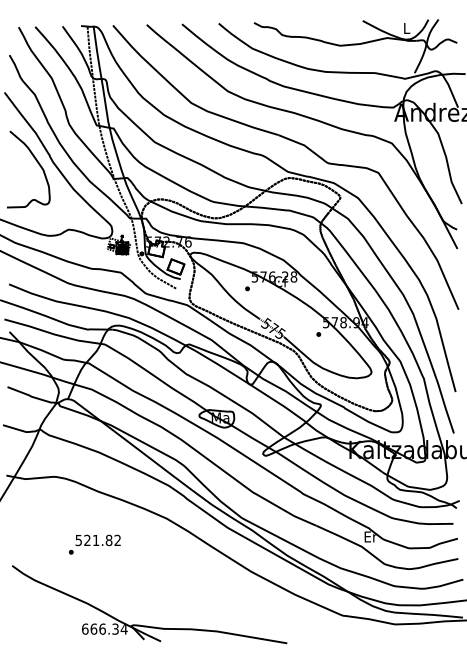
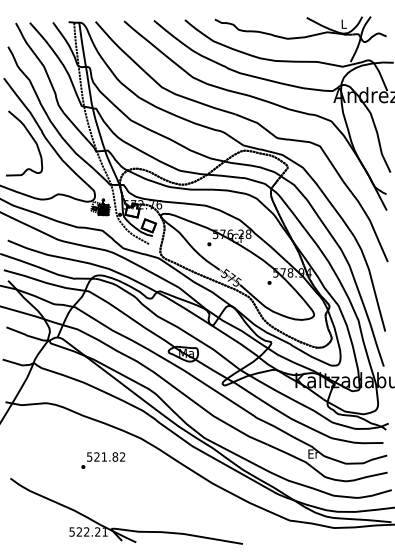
text: (95, 544) -> (103, 460), moved
text: (104, 628) -> (88, 531), 666.34 -> 522.21

